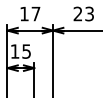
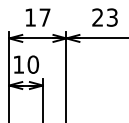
text: (26, 51) -> (33, 64), 15 -> 10

